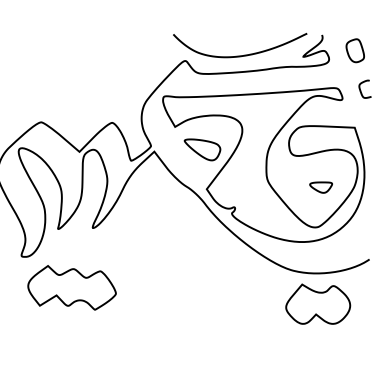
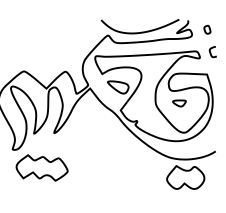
part: (355, 50) -> (207, 29), size x0.6
part: (321, 187) -> (179, 103), moved

